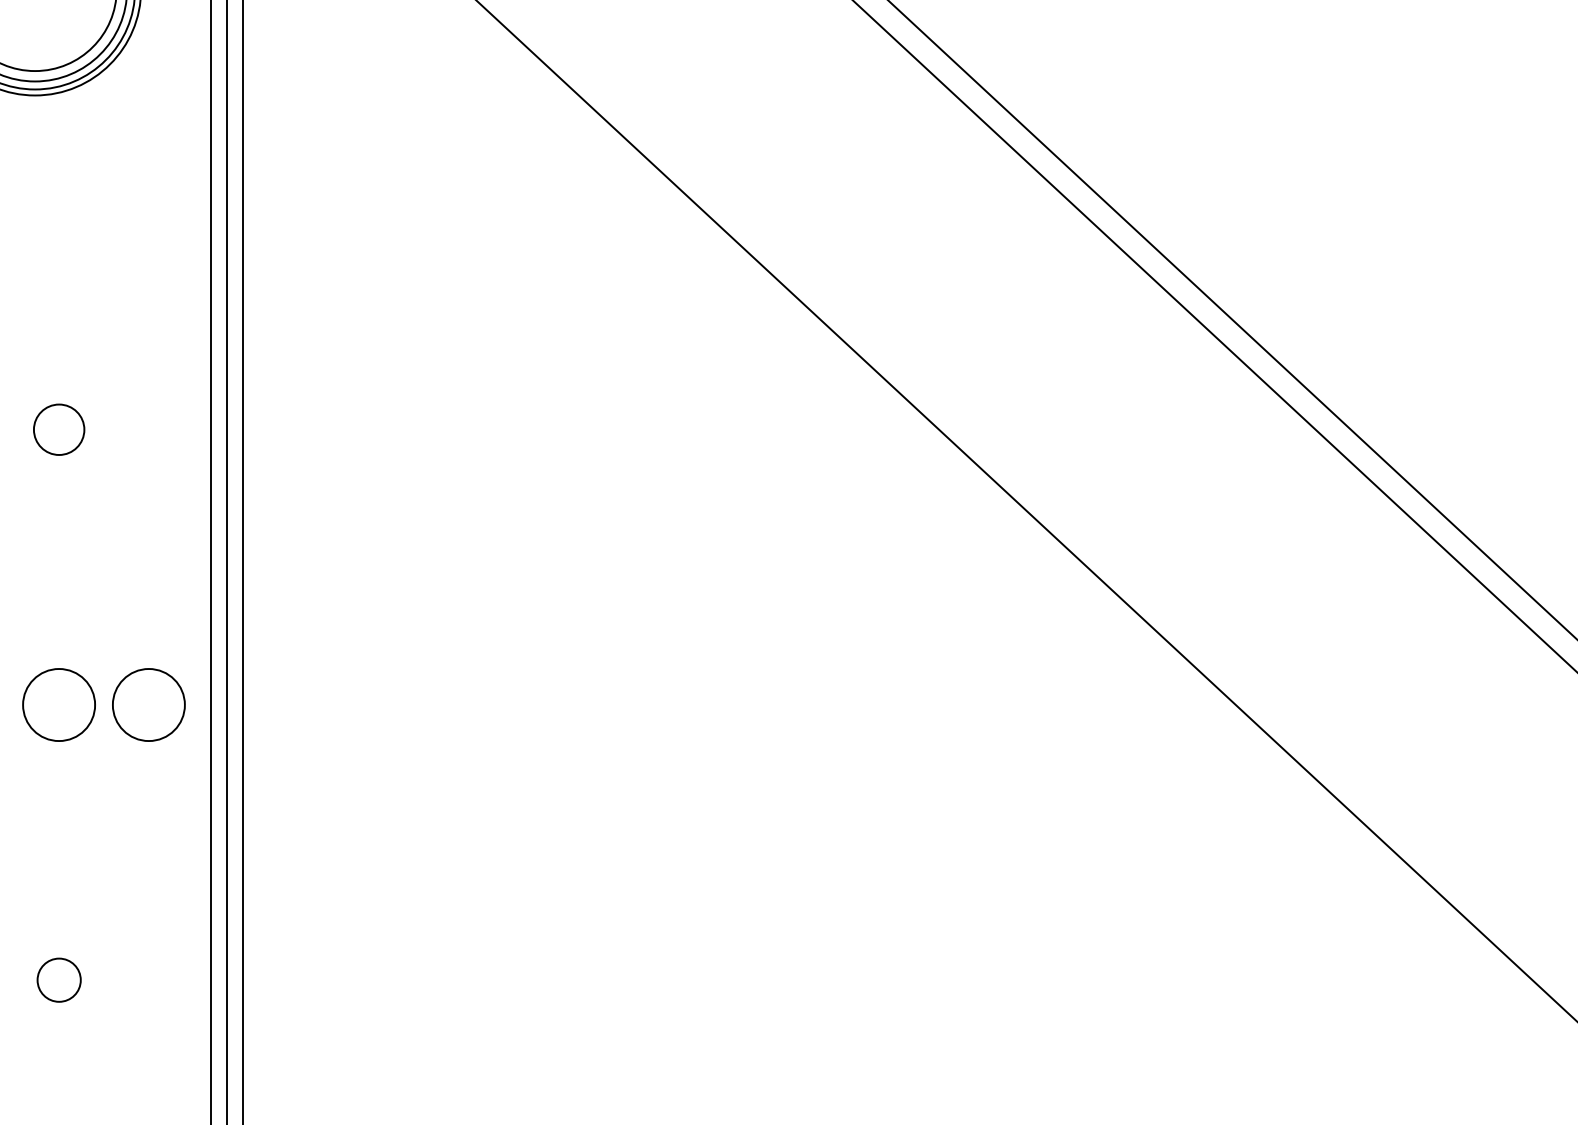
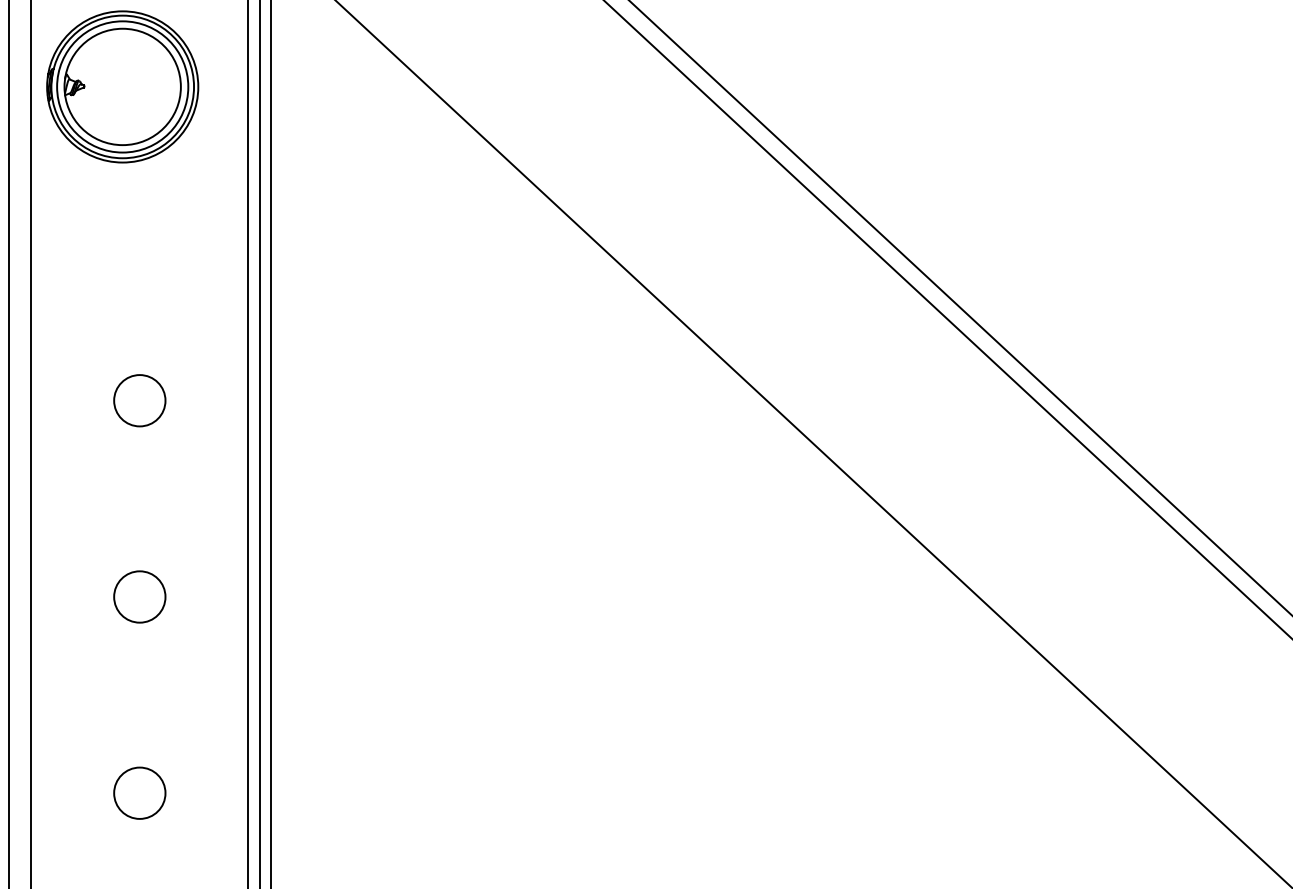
circle: (58, 429) -> (139, 400), size x1.43
circle: (148, 704) -> (203, 596), removed
circle: (58, 979) -> (139, 792), size x1.67

